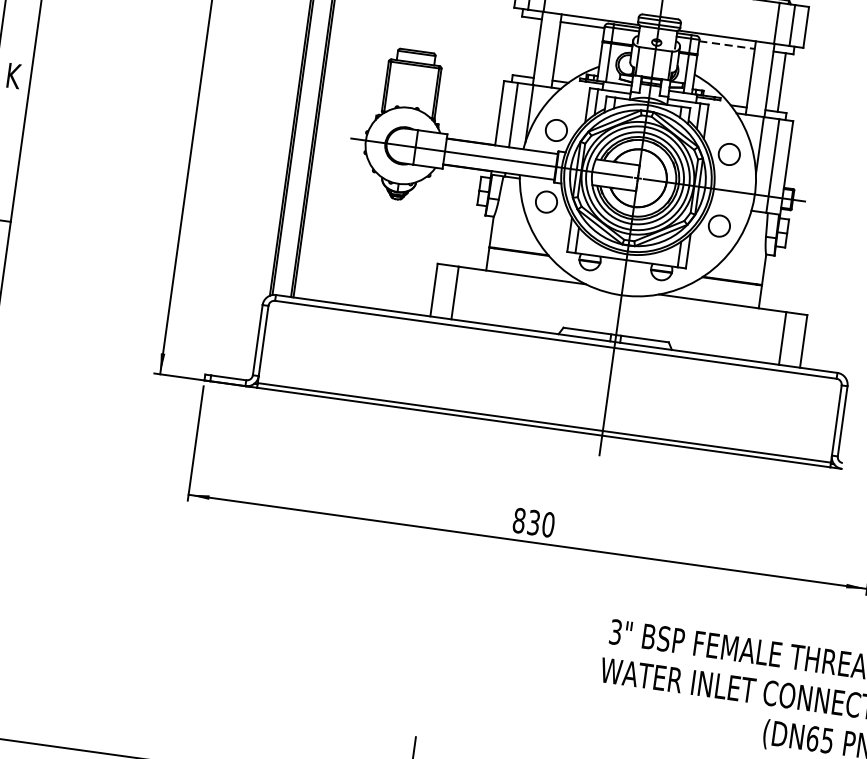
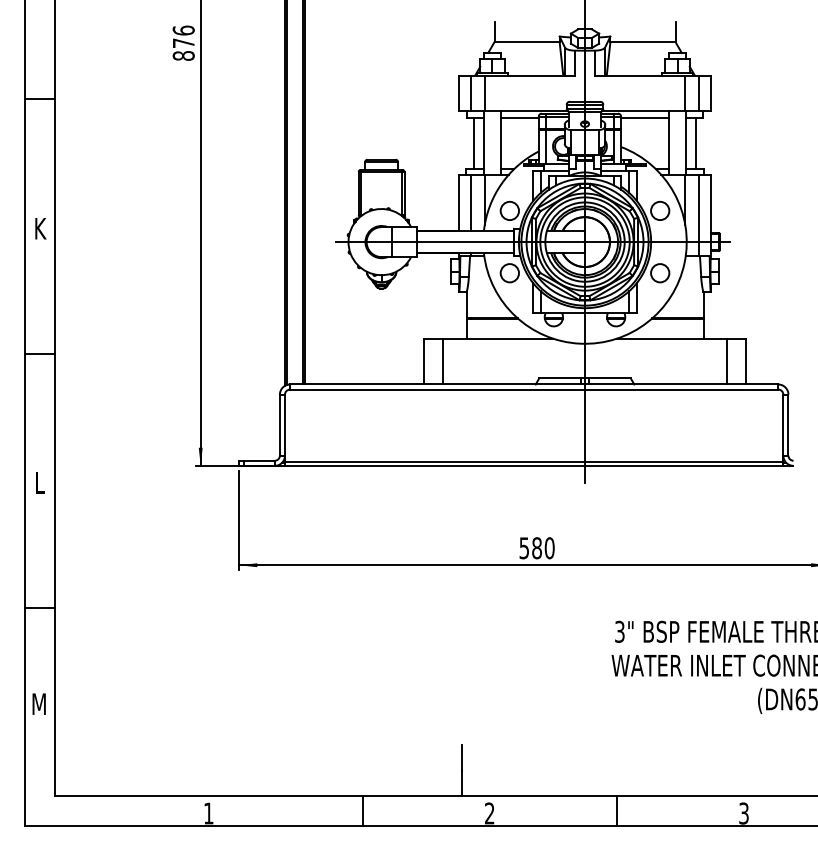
line: (727, 44) -> (645, 117), dashed -> solid
line: (525, 45) -> (473, 142), added
text: (526, 522) -> (530, 548), 830 -> 580

